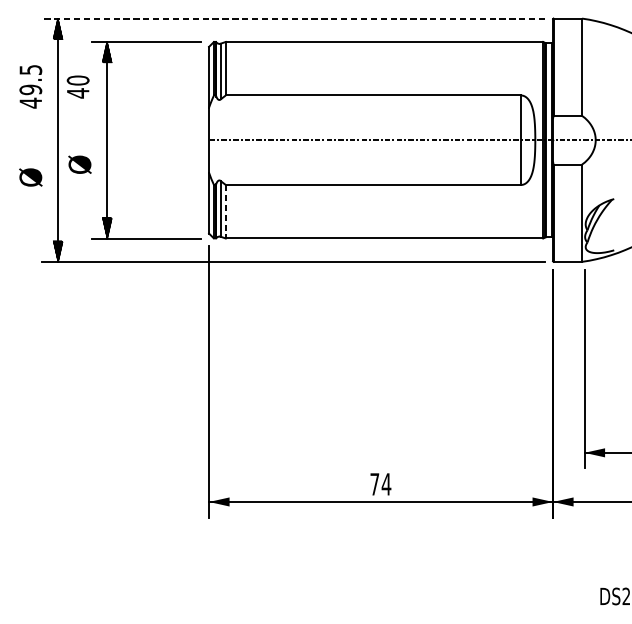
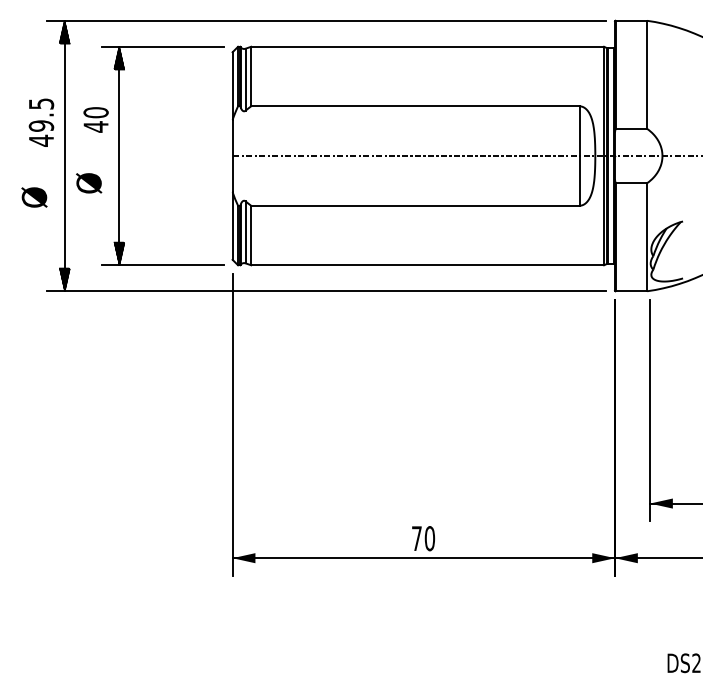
line: (293, 18) -> (326, 20), dashed -> solid
text: (30, 86) -> (41, 122), moved
text: (77, 86) -> (95, 119), moved
line: (226, 211) -> (251, 235), dashed -> solid
text: (386, 484) -> (429, 538), 74 -> 70

